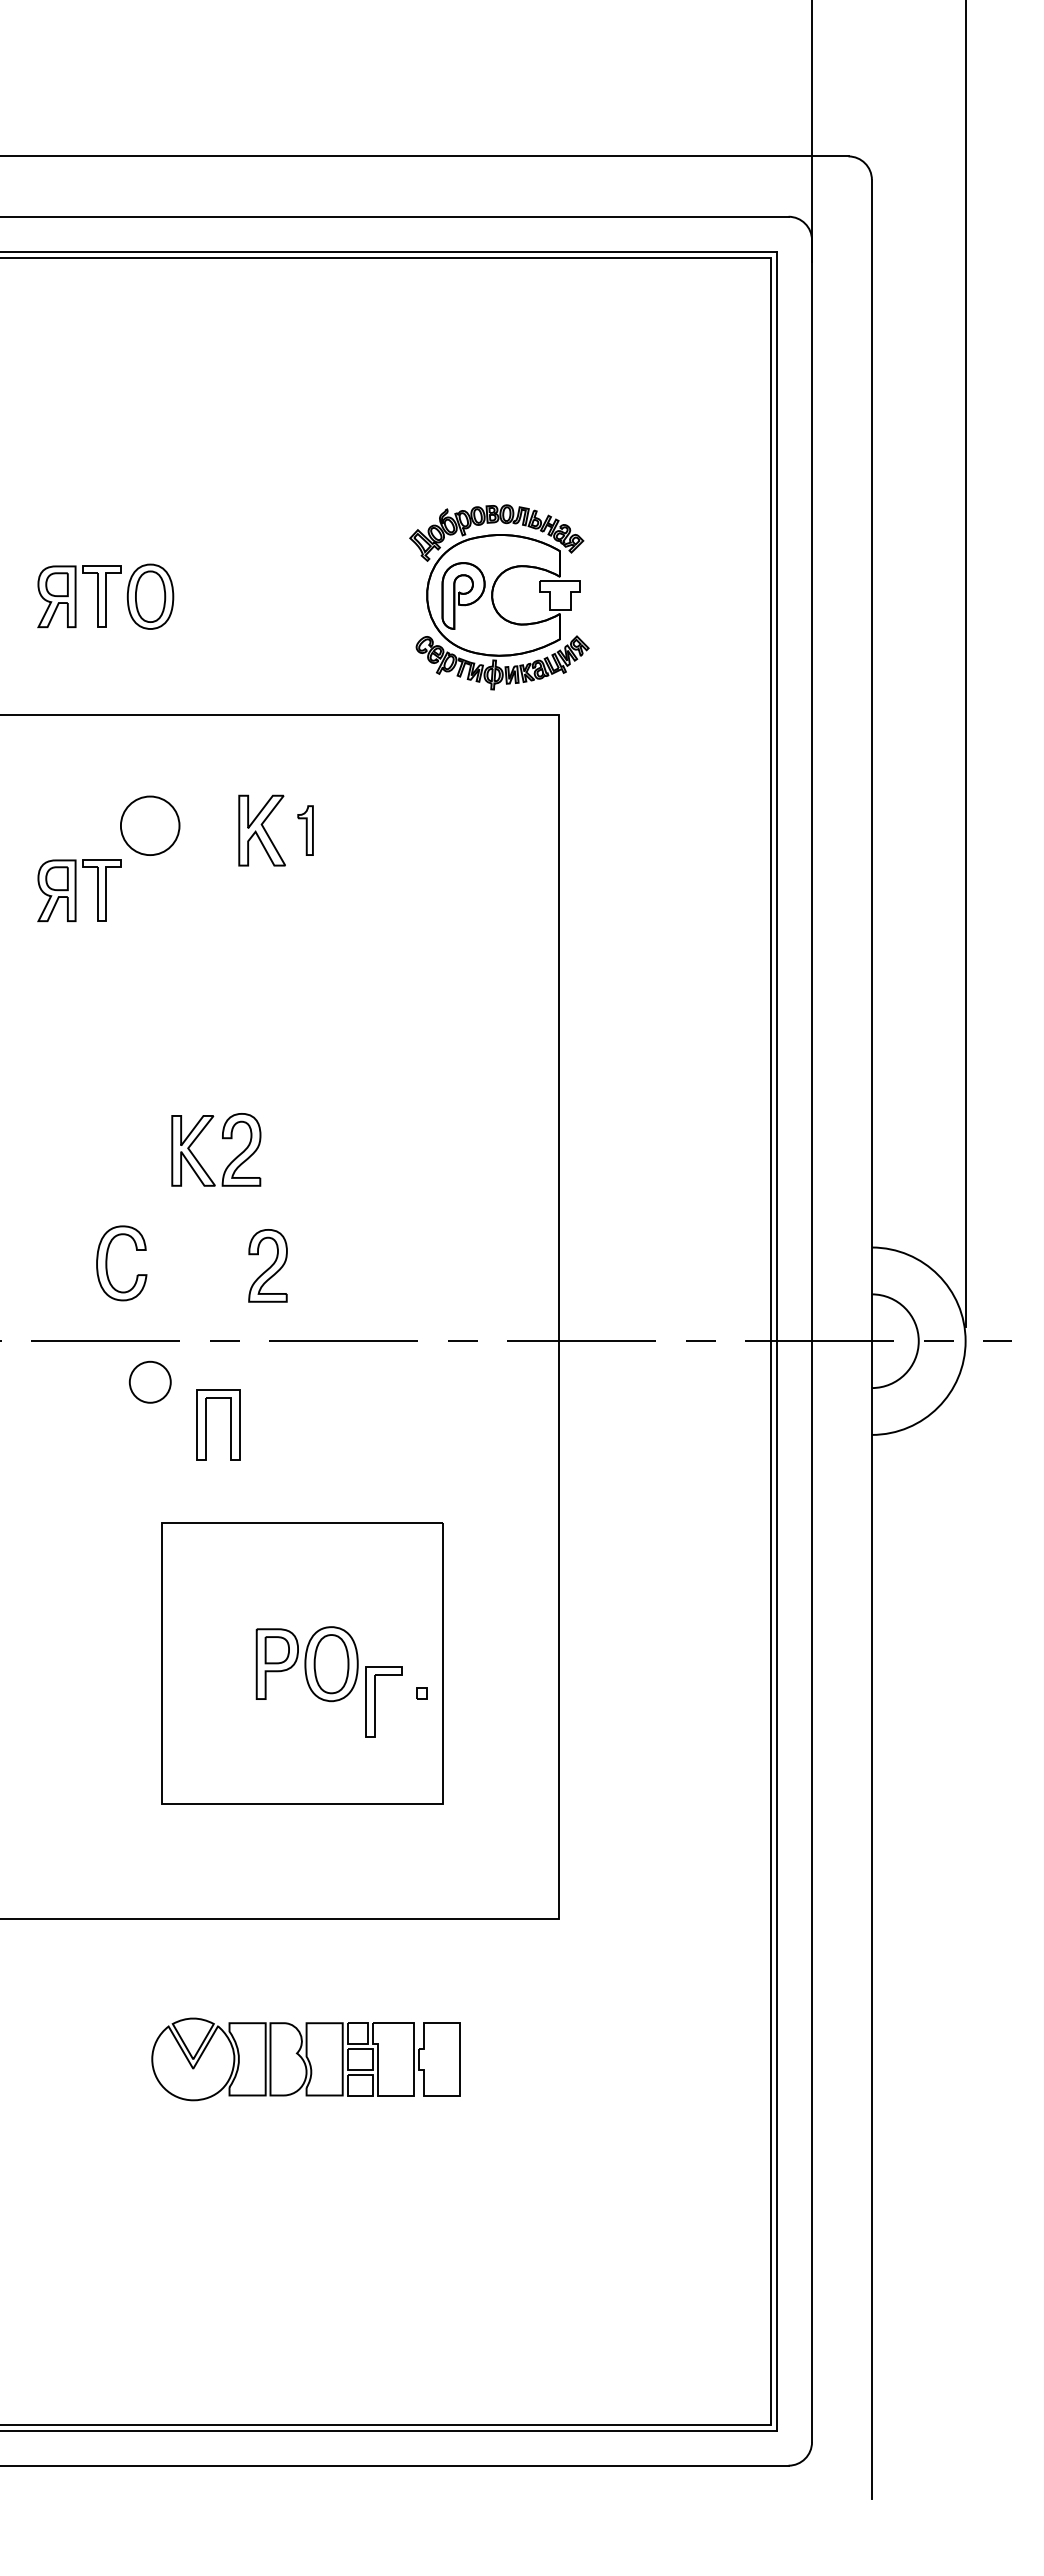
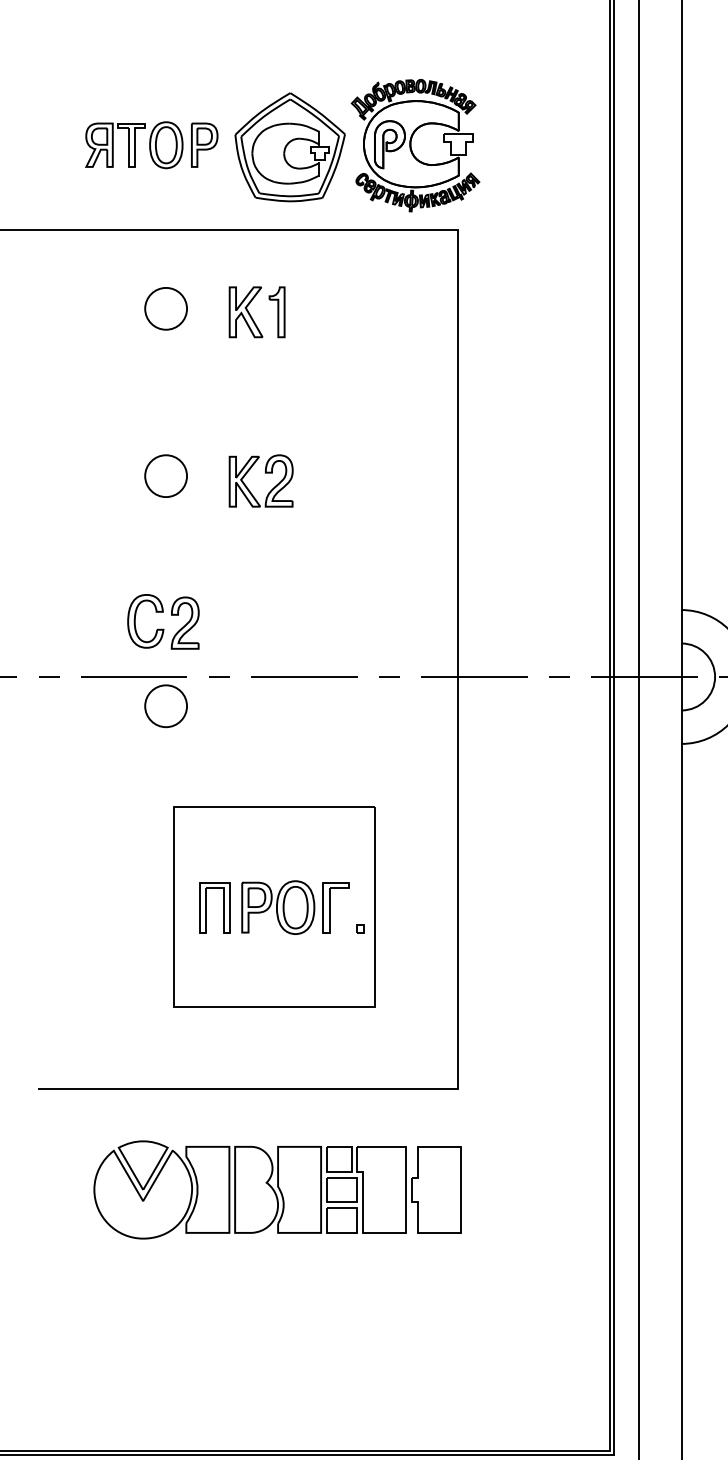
part: (204, 596) -> (204, 145), added
part: (323, 599) -> (289, 147), added
part: (305, 830) -> (277, 312), size x1.43
part: (79, 890) -> (115, 355), removed
part: (150, 1060) -> (166, 476), added
part: (222, 1139) -> (265, 473), moved
part: (267, 1265) -> (184, 622), moved
part: (150, 1382) -> (166, 706), size x1.43
part: (206, 1424) -> (206, 907), moved
part: (375, 1701) -> (329, 907), moved
part: (305, 2059) -> (277, 1190), size x1.67

